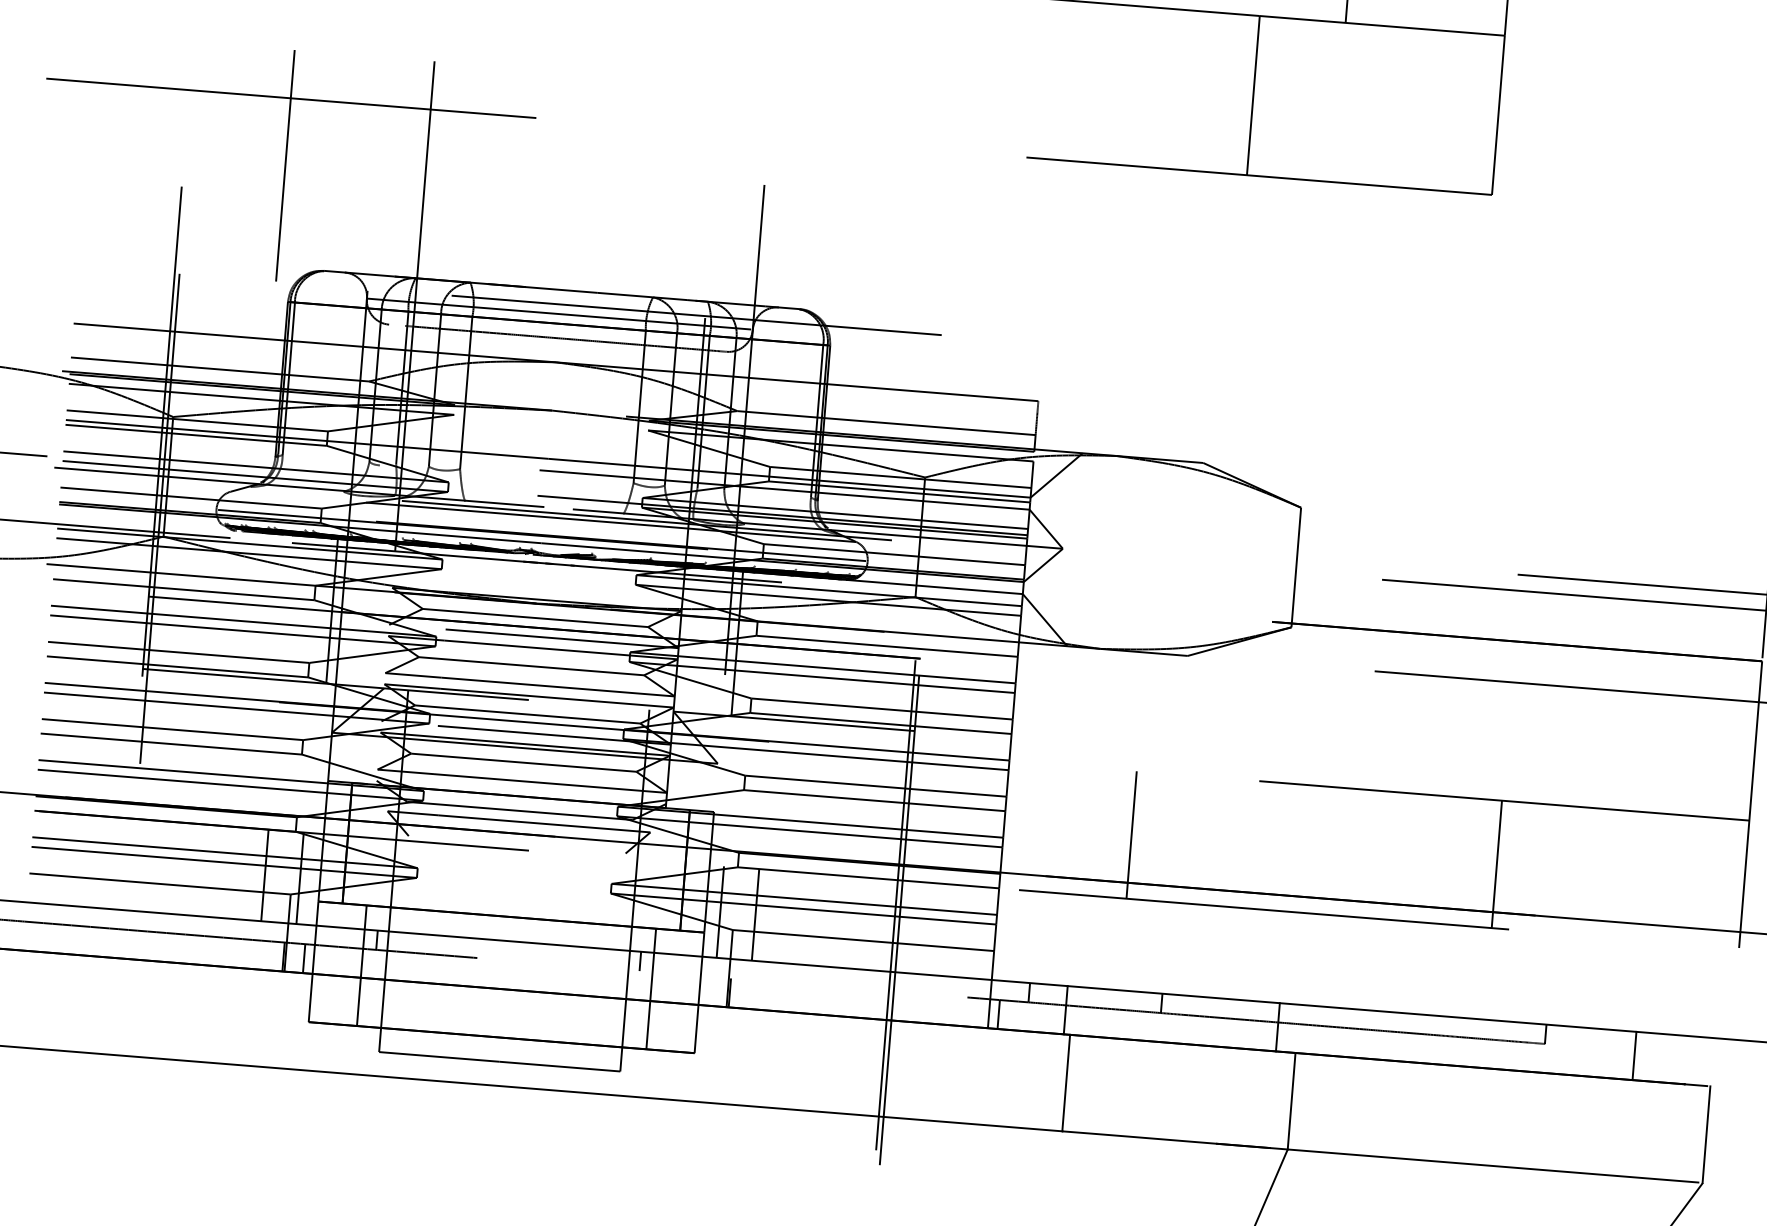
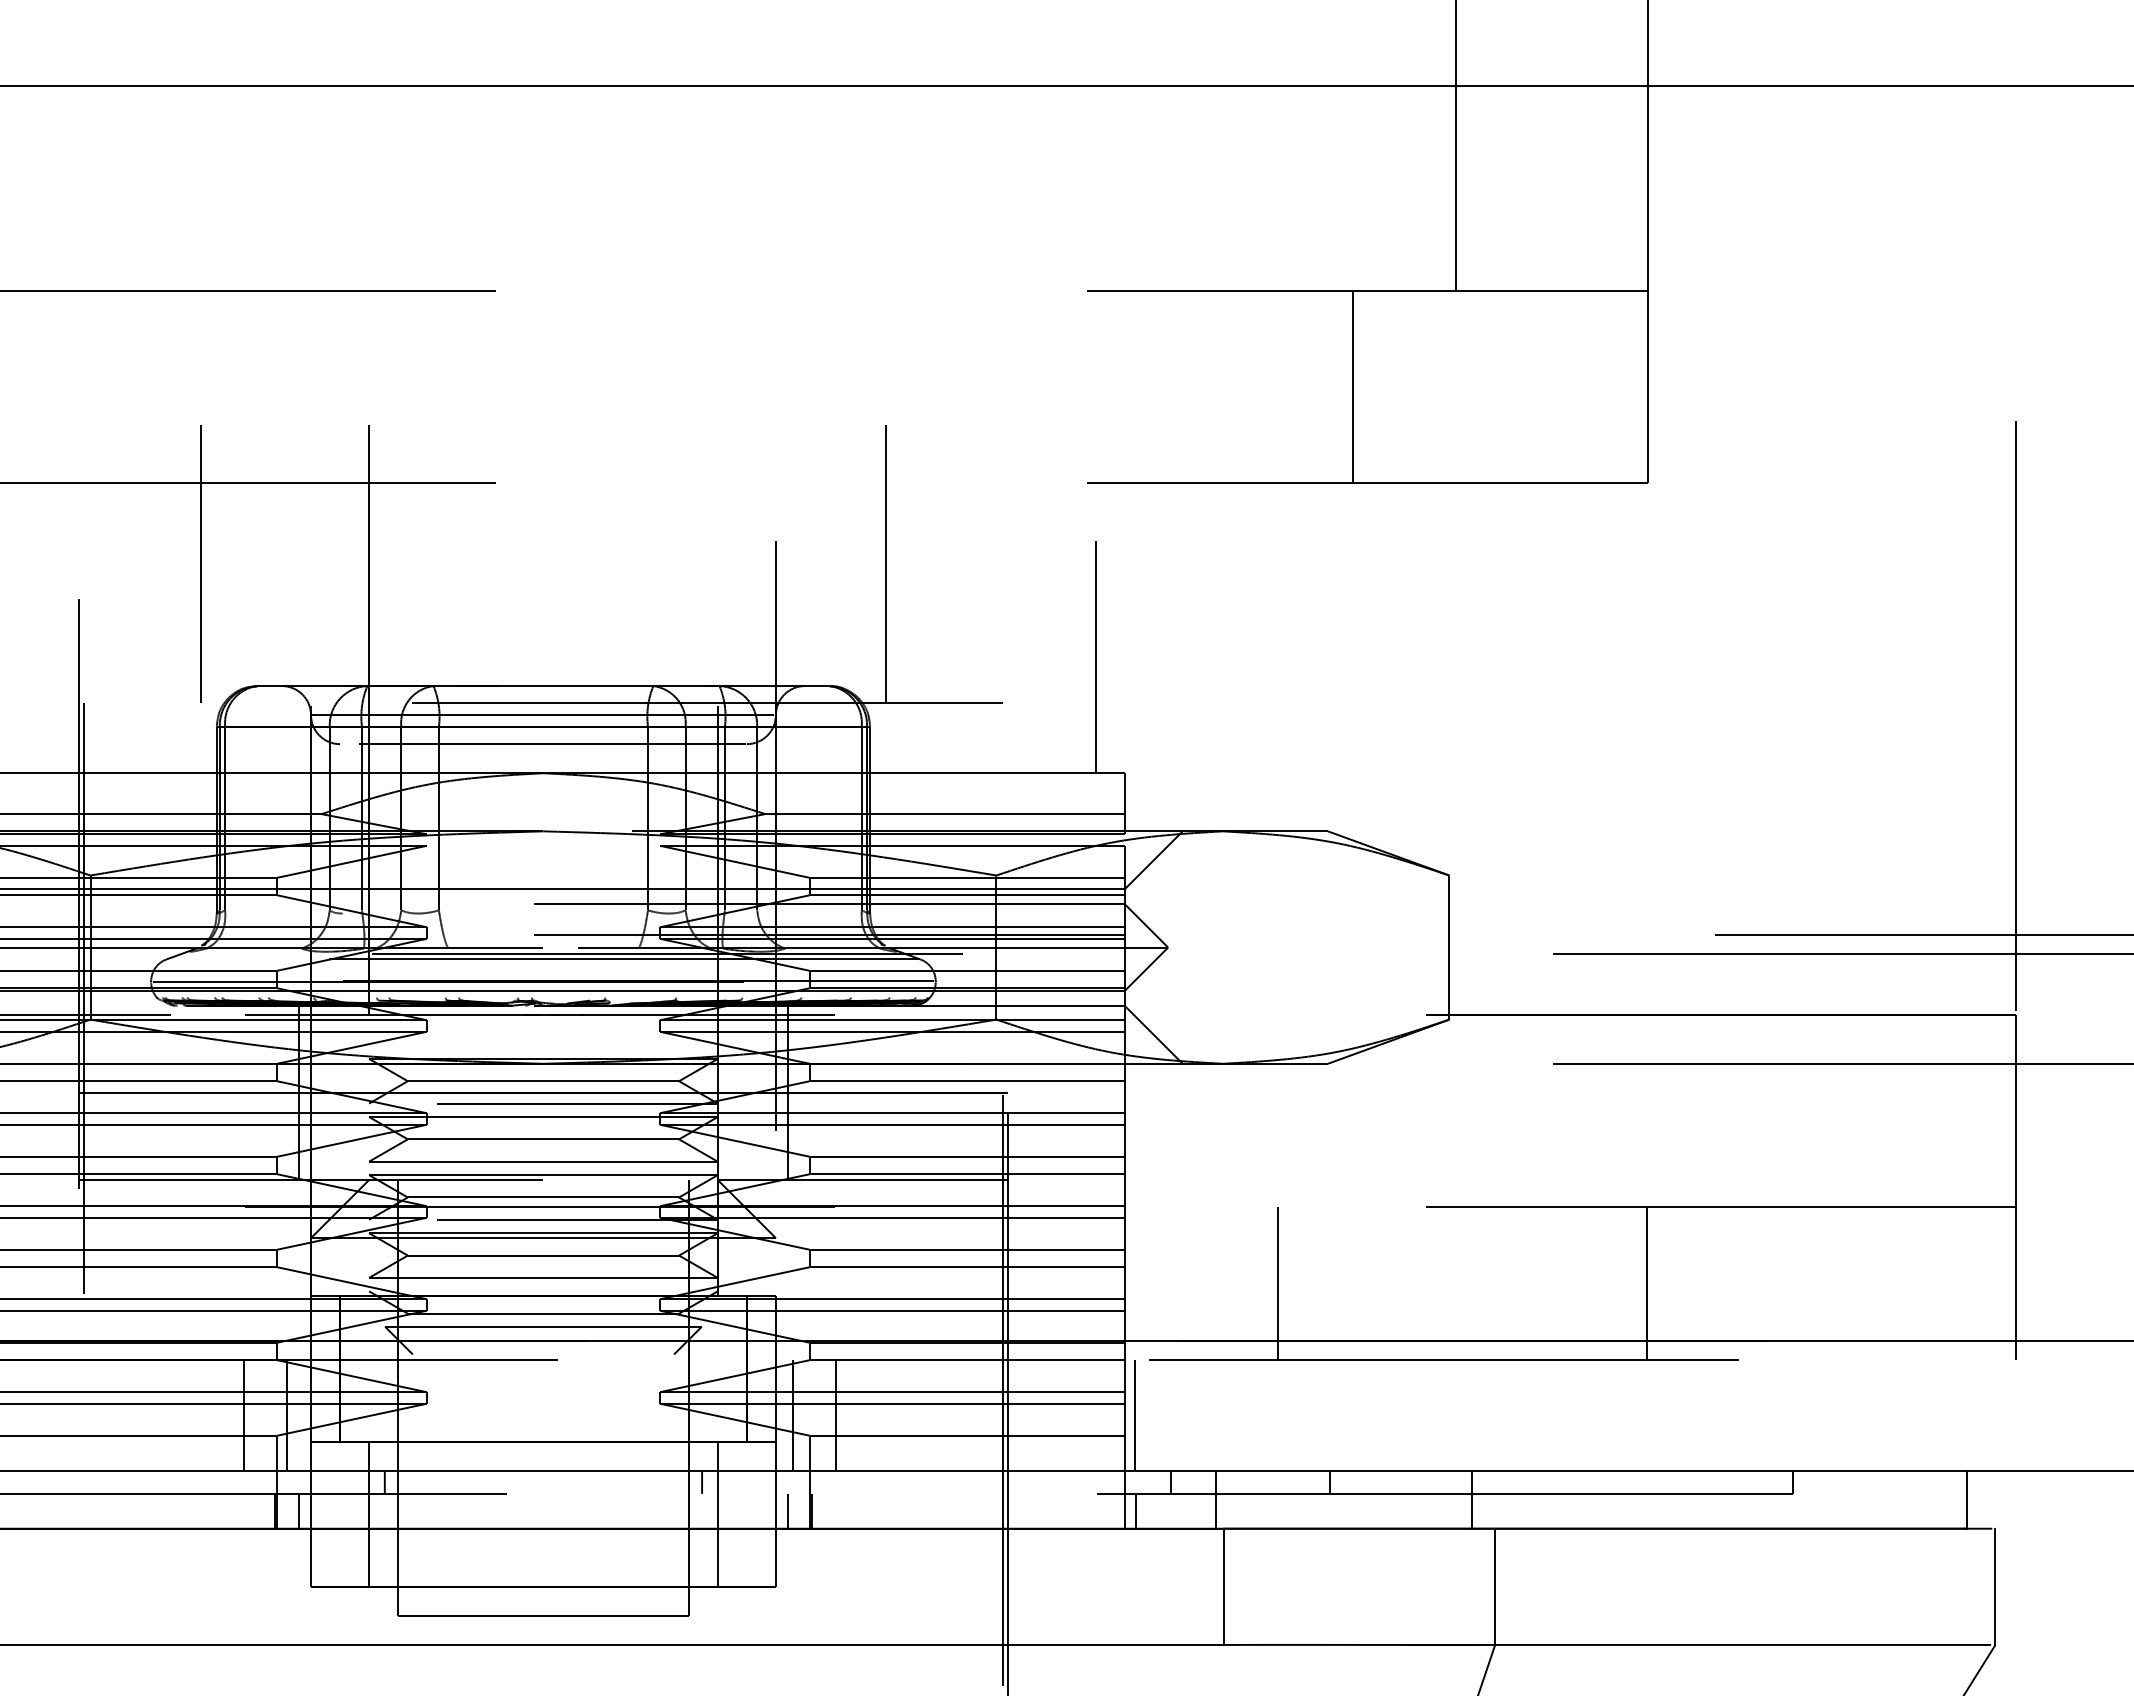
line: (854, 211) -> (886, 563), added
line: (1022, 302) -> (1095, 656), added
line: (1497, 864) -> (1647, 1283), moved
line: (1003, 934) -> (1134, 1415), added
line: (709, 990) -> (787, 1510), added
line: (1634, 1055) -> (1967, 1499), moved

